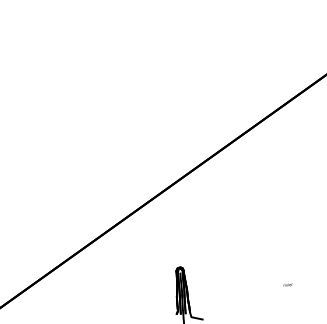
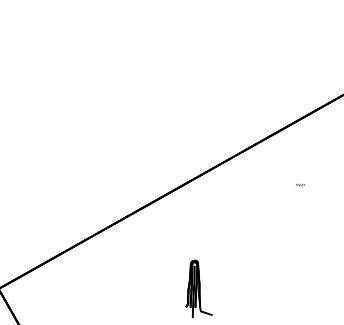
text: (288, 284) -> (300, 184), moved

